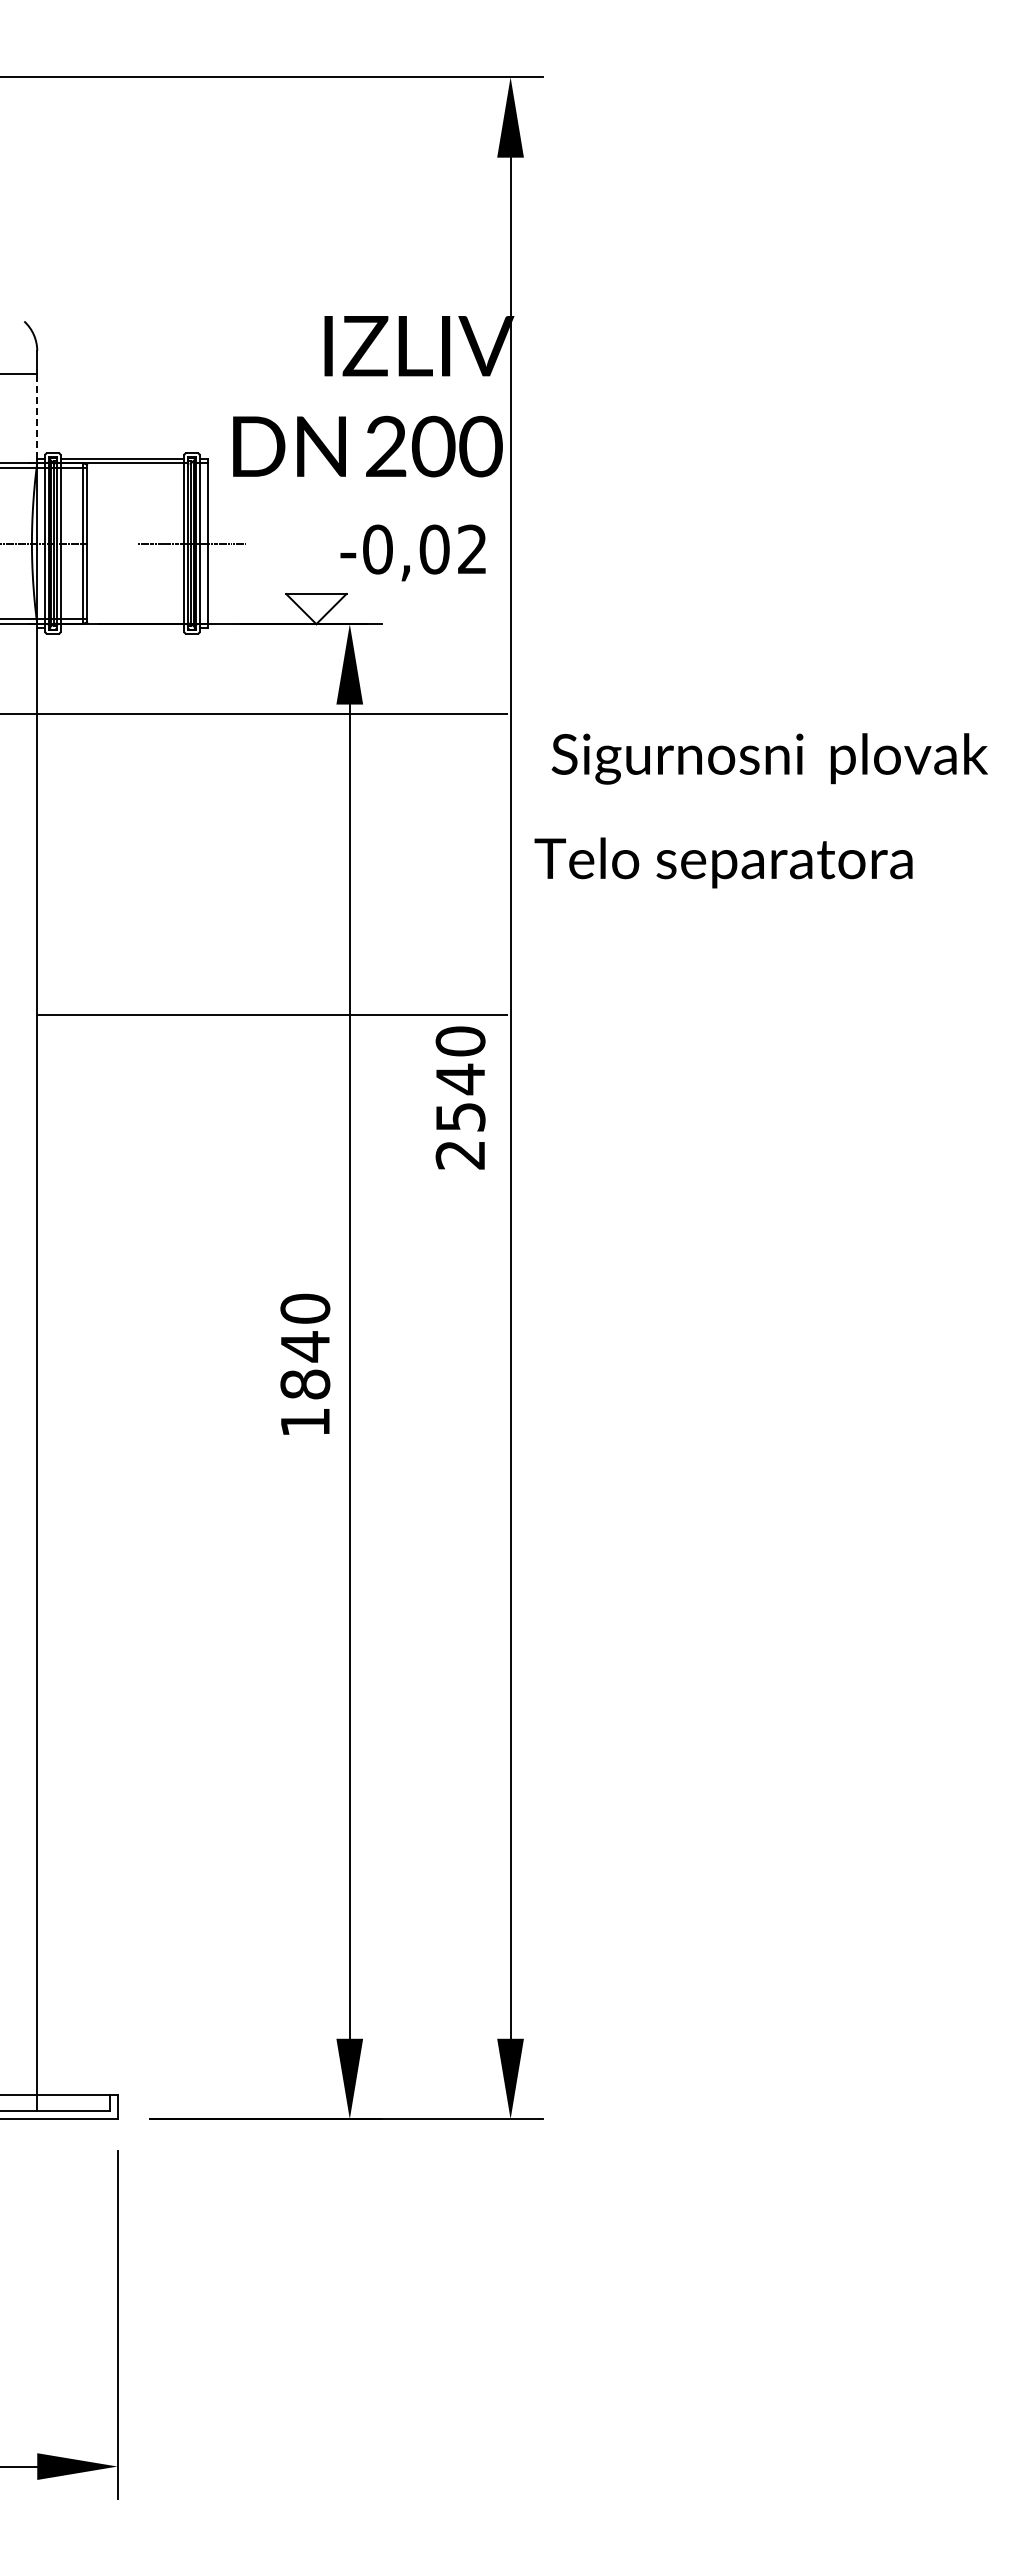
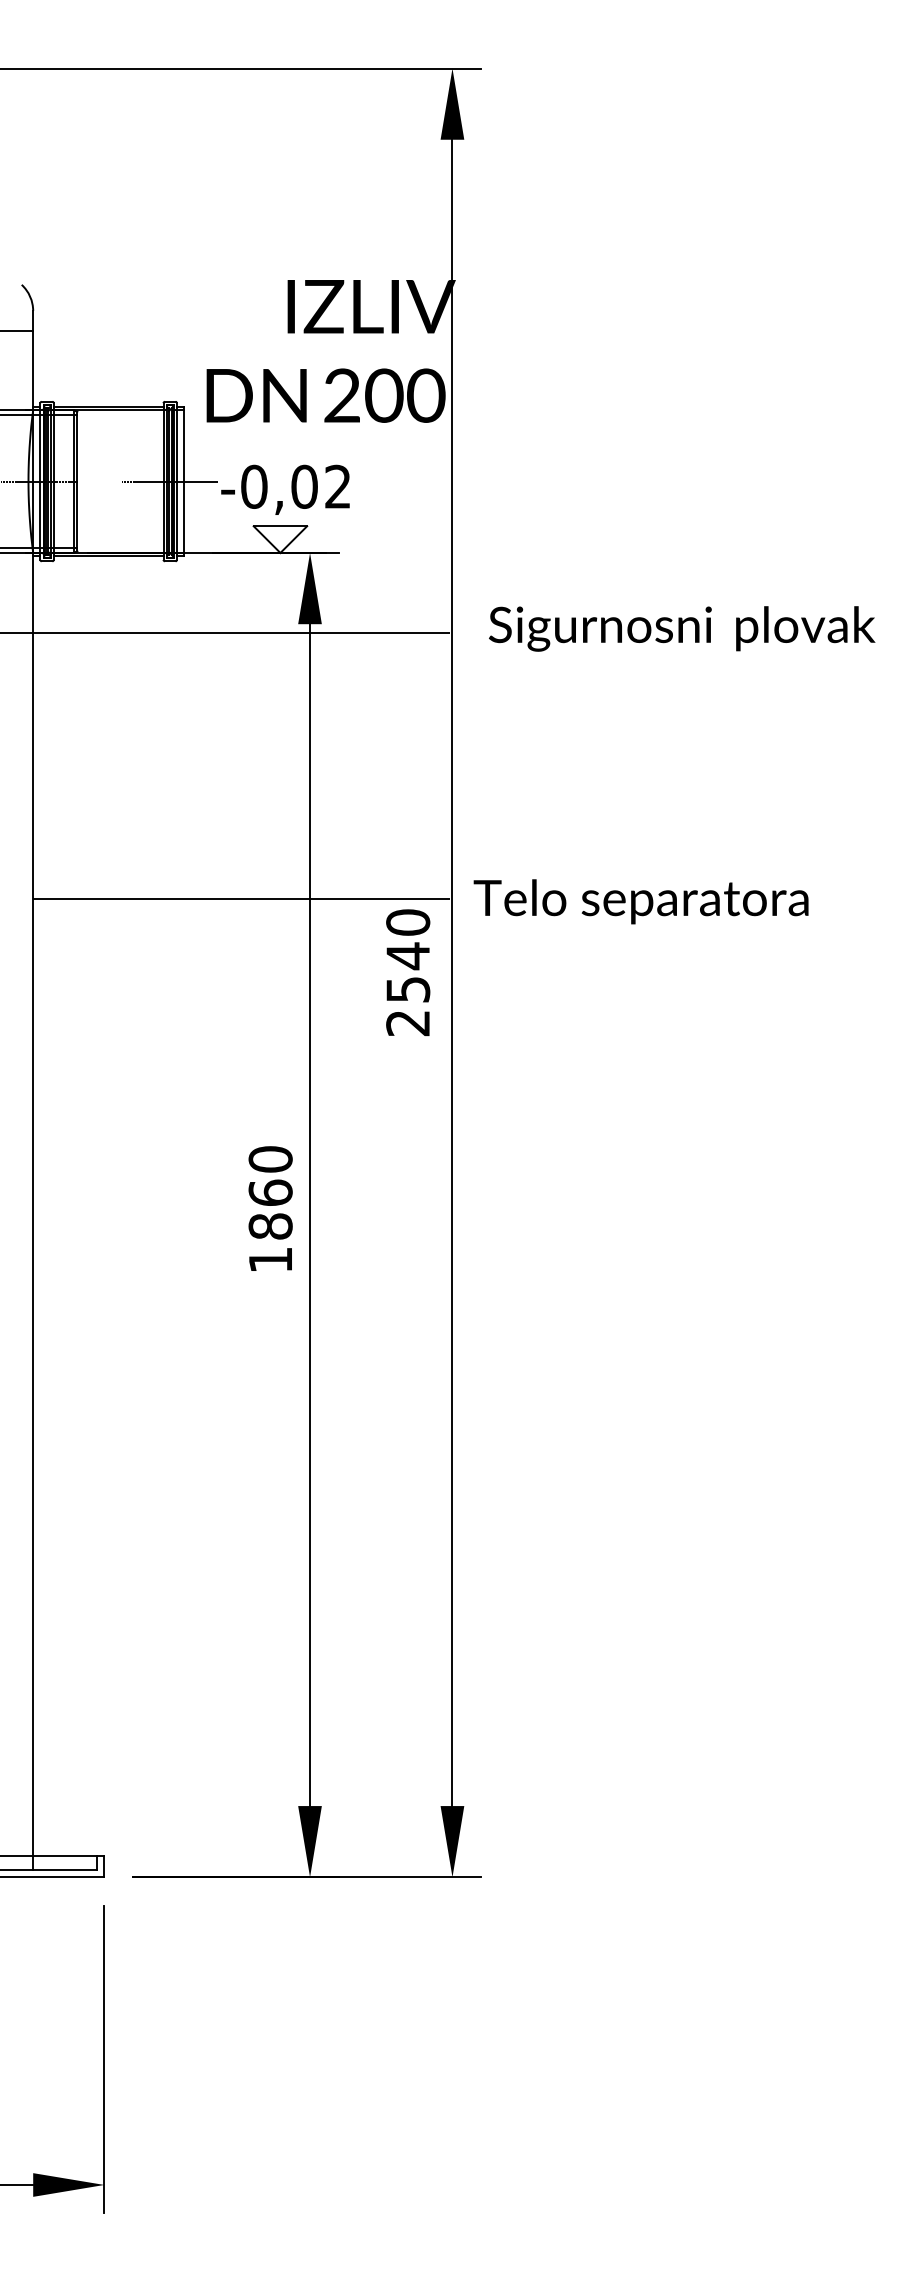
line: (37, 416) -> (33, 369), dashed -> solid
text: (412, 552) -> (284, 489), moved
line: (122, 627) -> (108, 555), added
text: (769, 758) -> (681, 628), moved
text: (723, 862) -> (641, 901), moved
text: (305, 1346) -> (270, 1192), 1840 -> 1860

